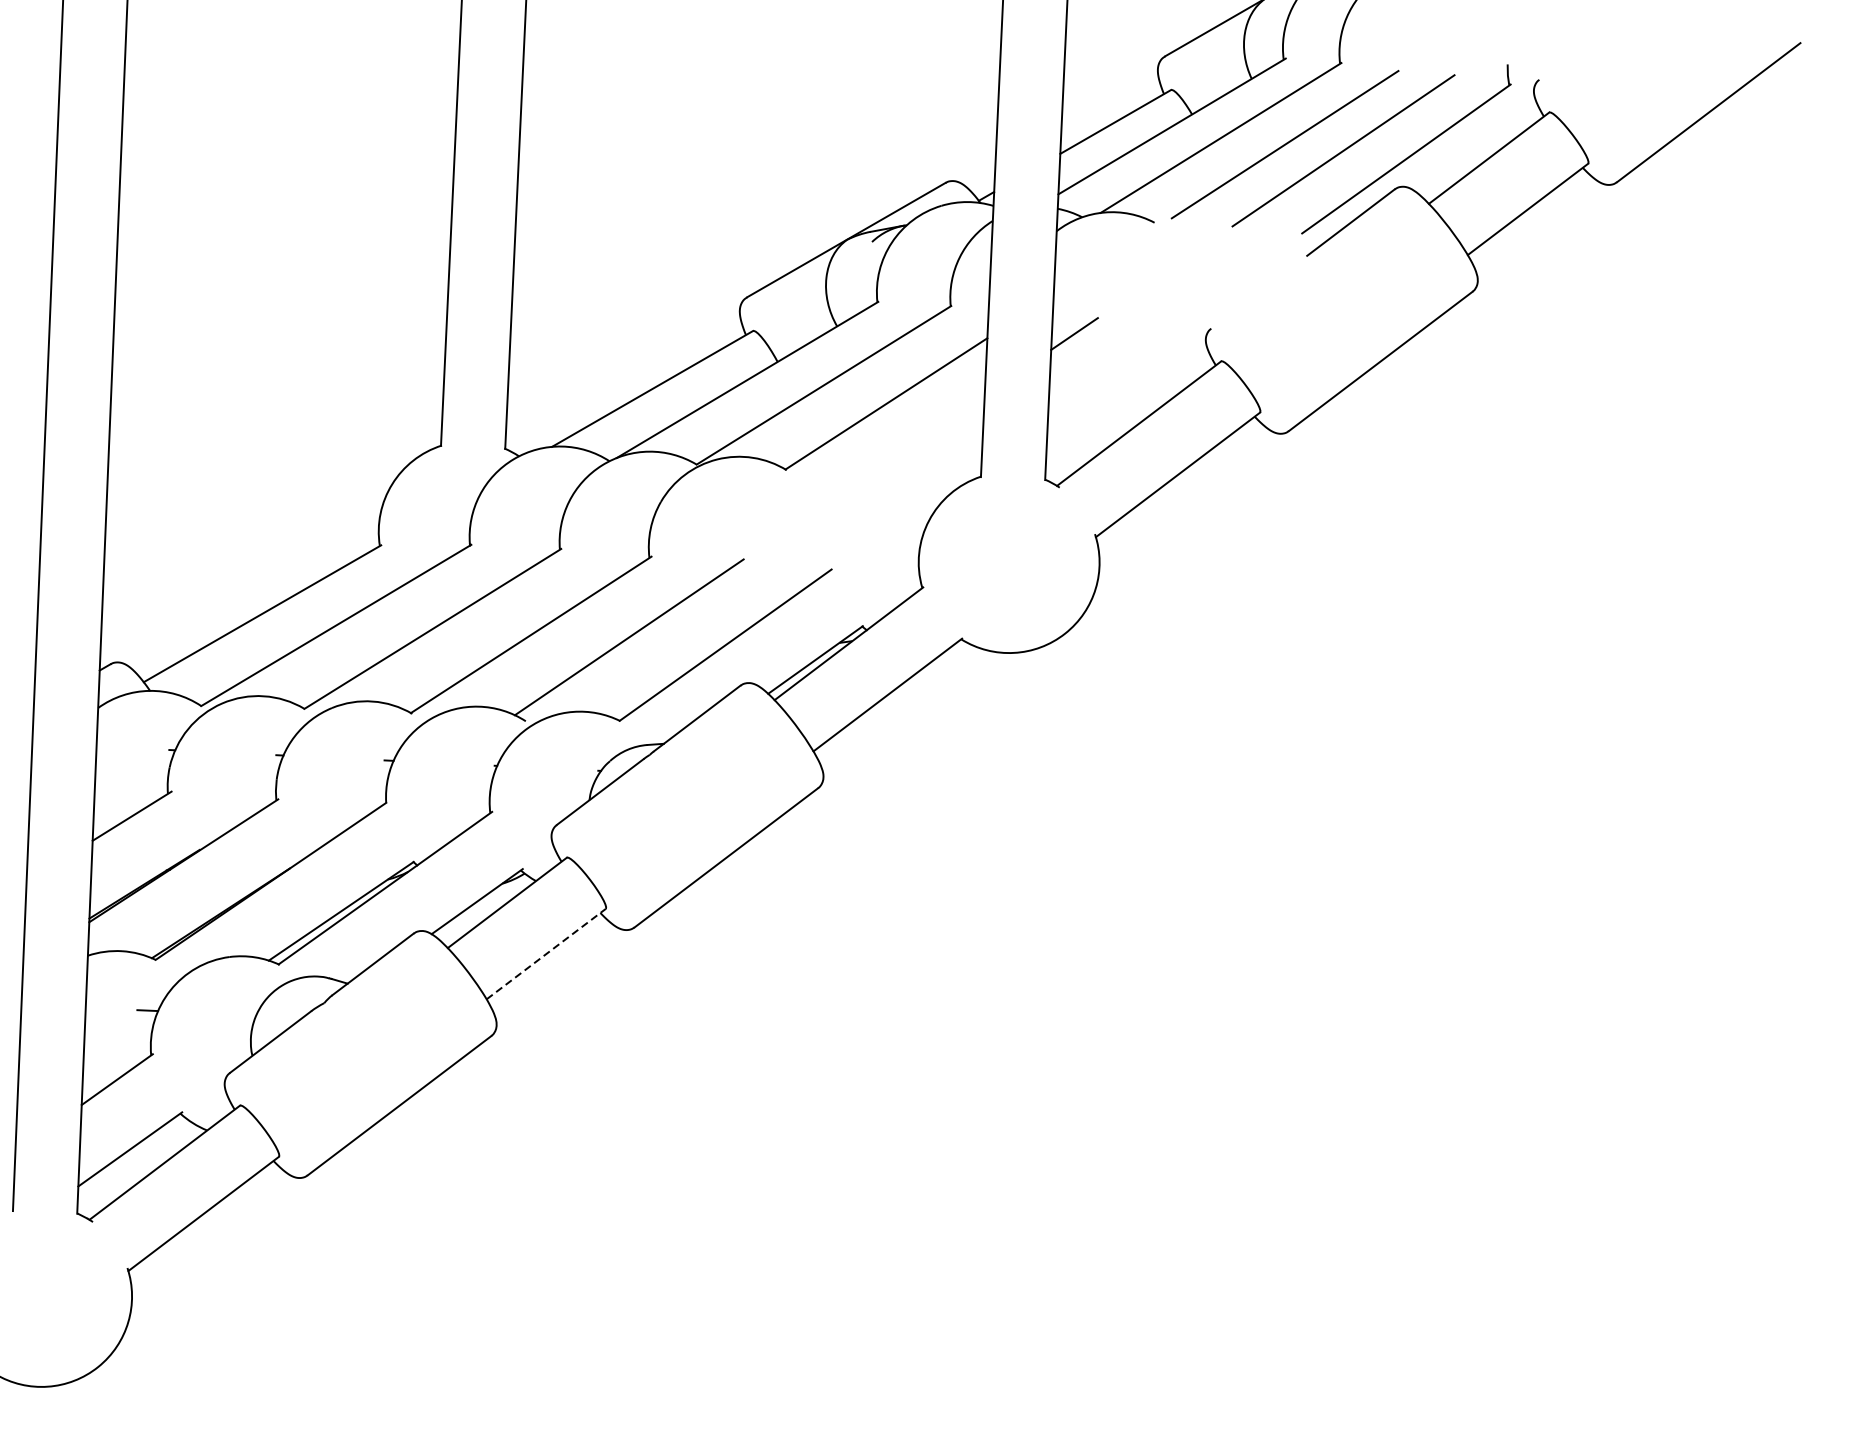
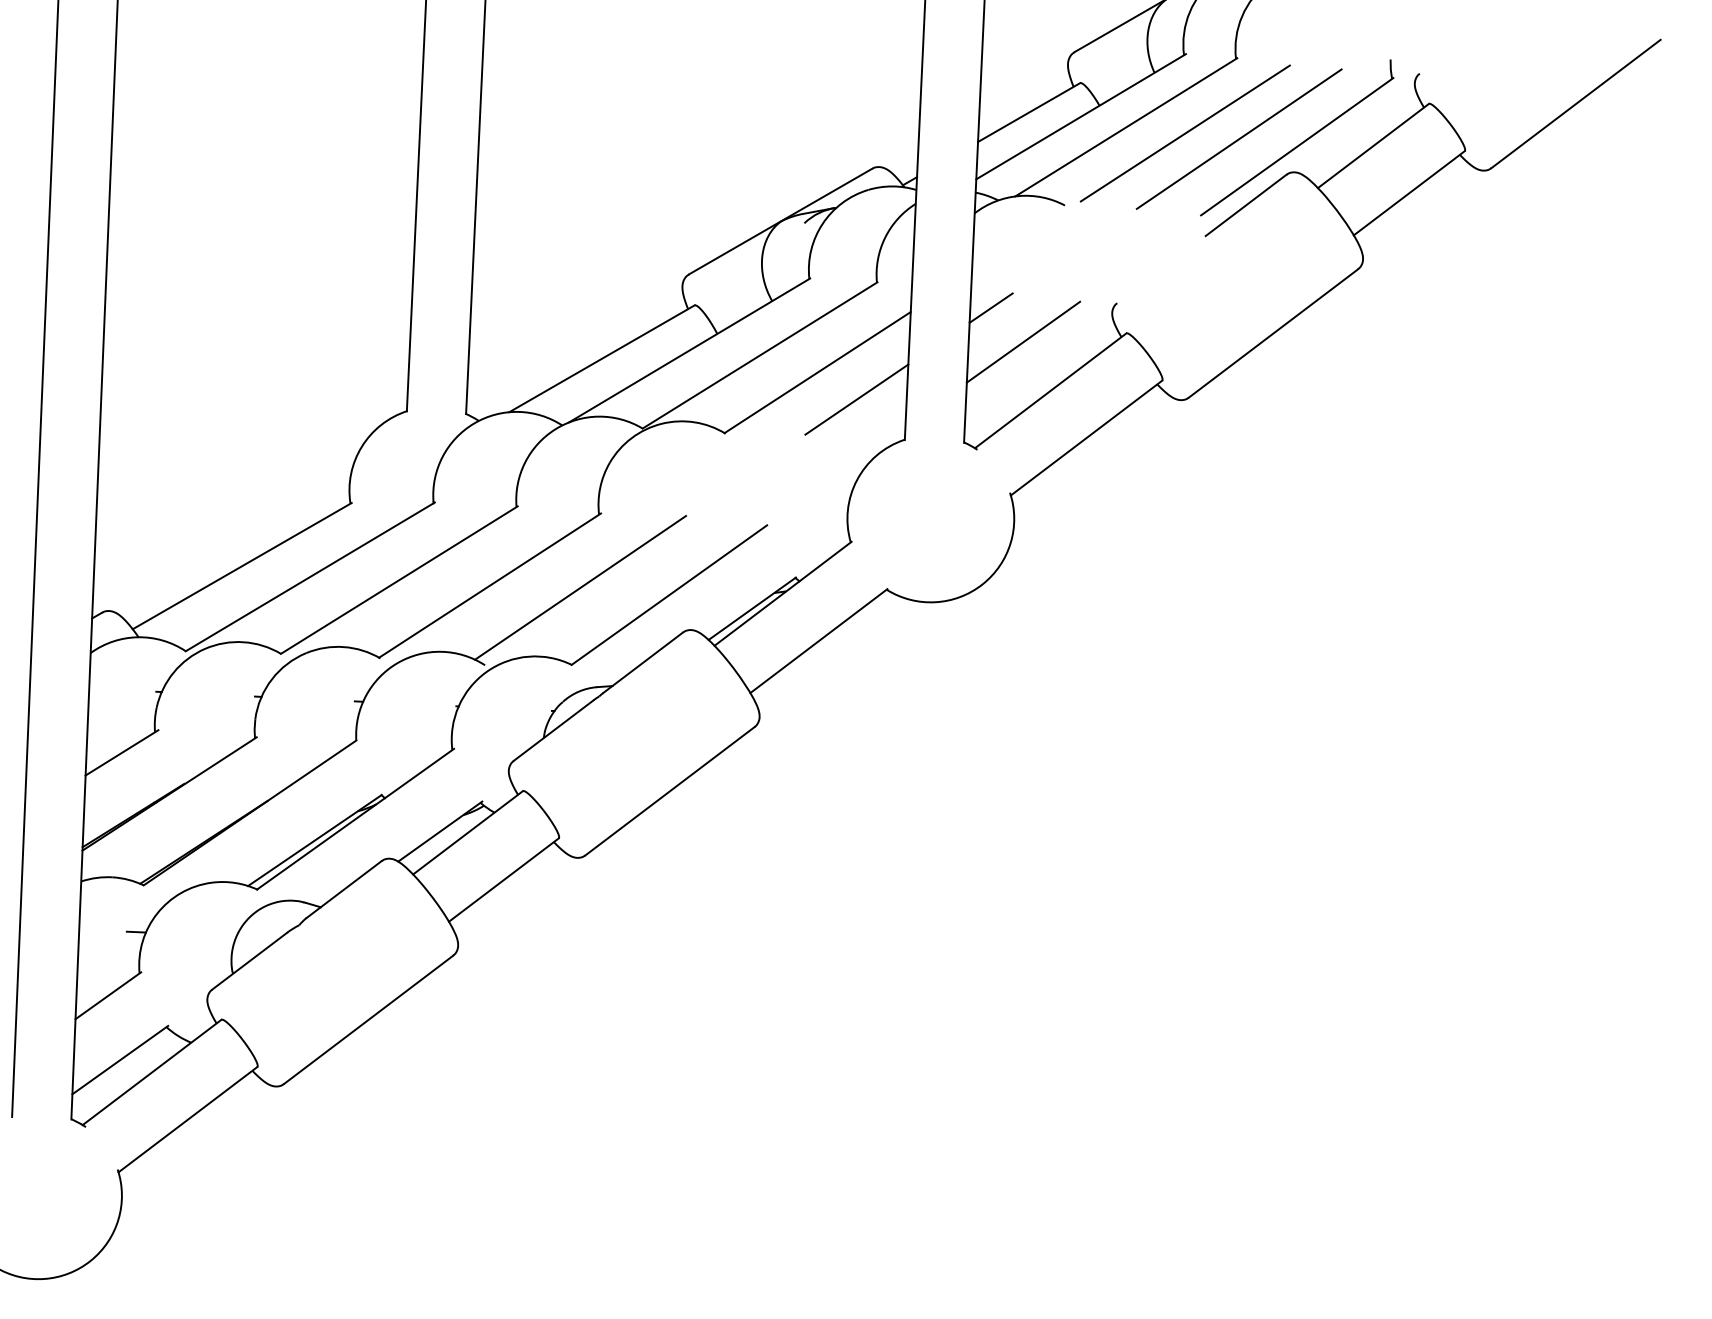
line: (1109, 370) -> (1023, 341), added
line: (928, 433) -> (856, 399), added
line: (545, 954) -> (503, 880), dashed -> solid

